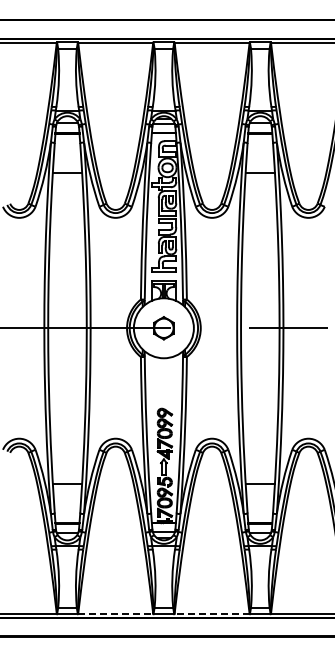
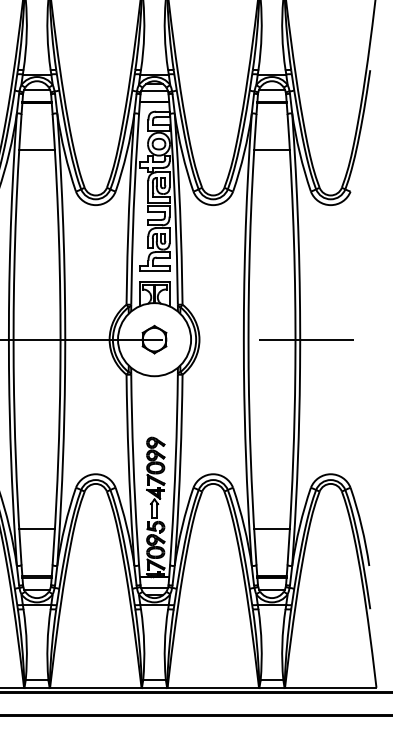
line: (115, 613) -> (95, 687), dashed -> solid
line: (212, 613) -> (213, 687), dashed -> solid

